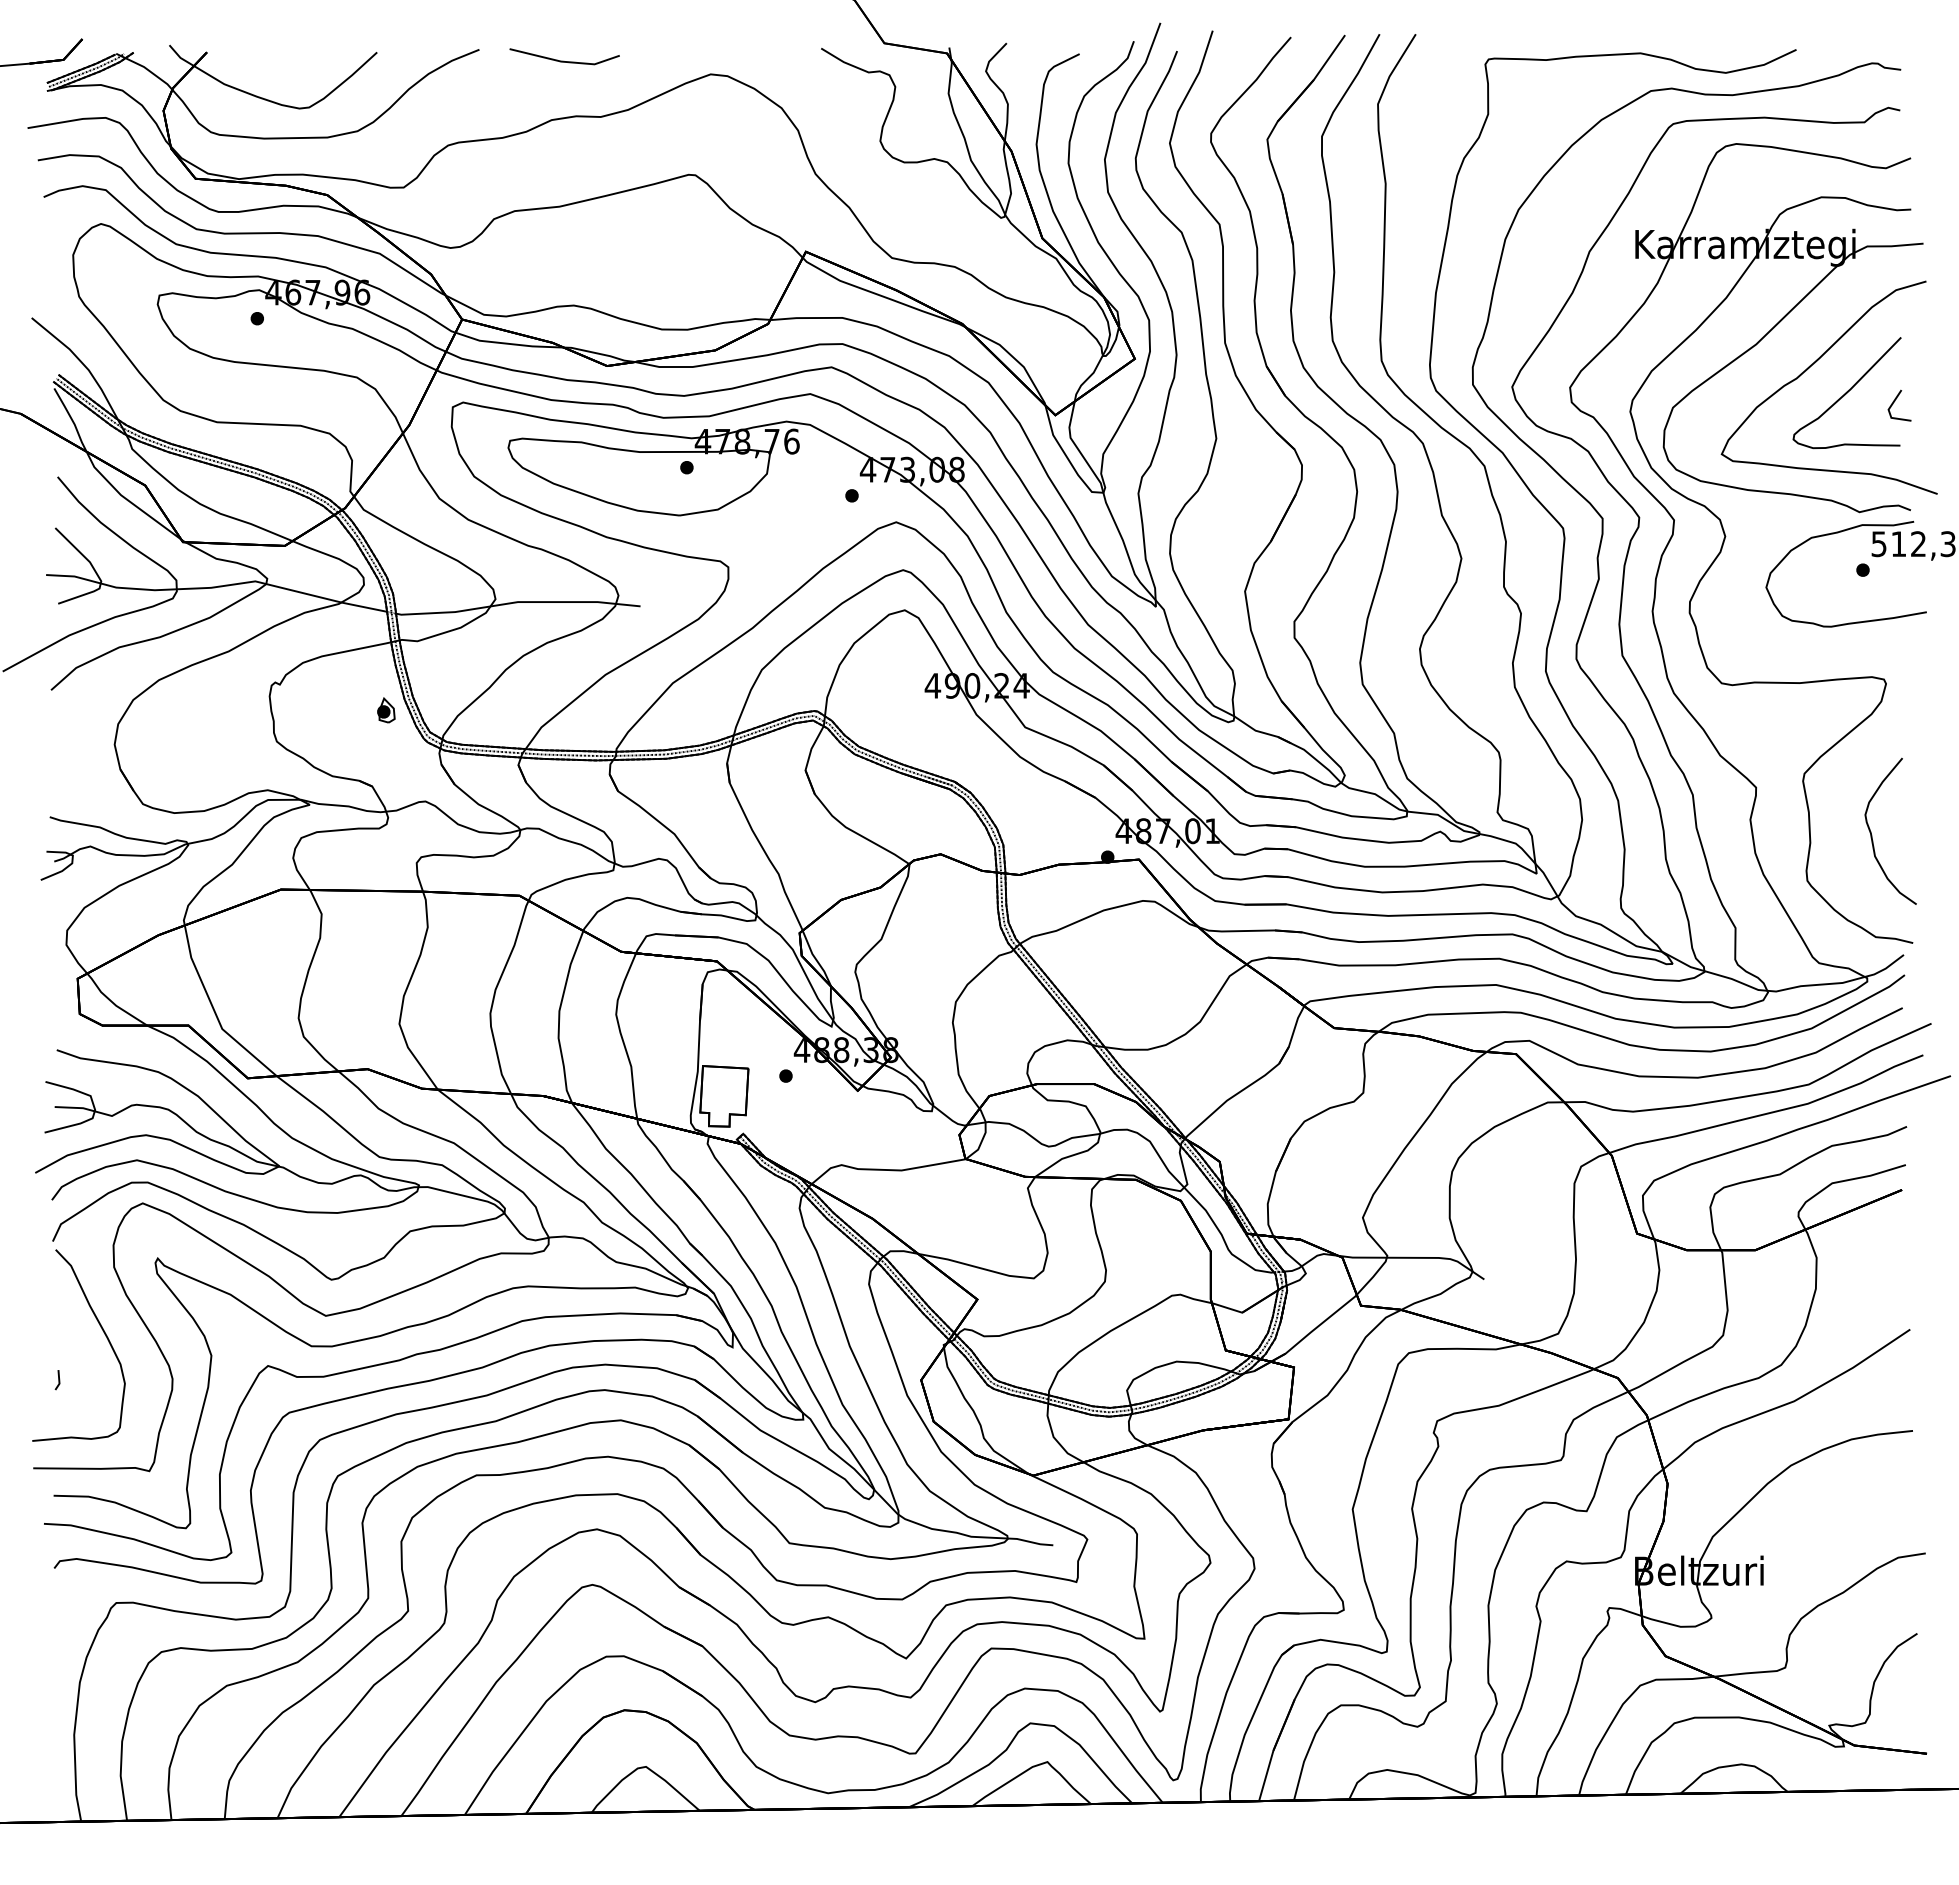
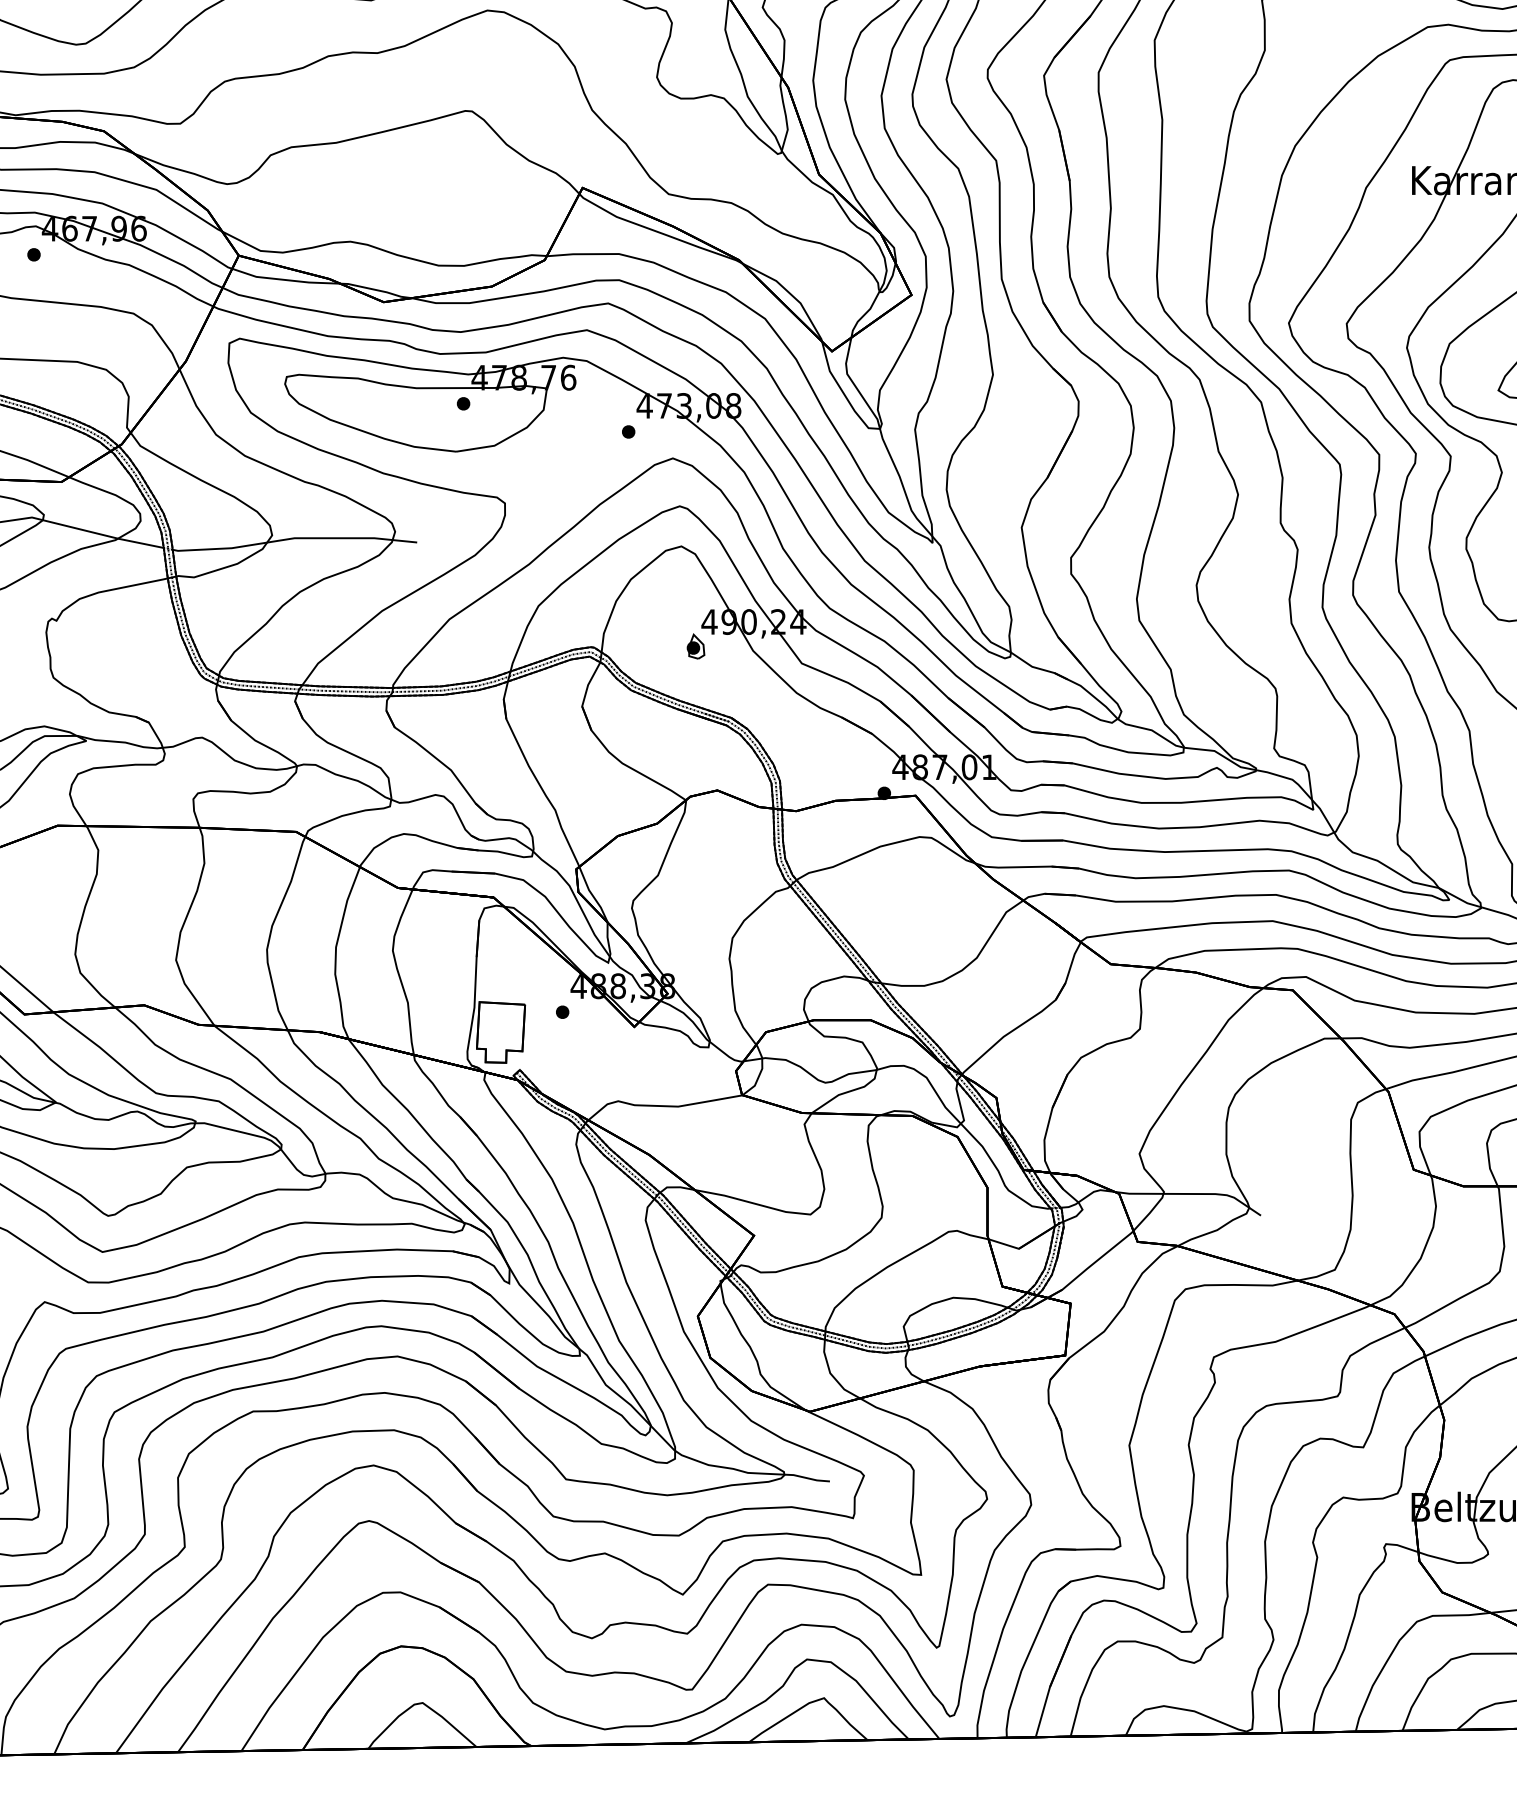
part: (386, 710) -> (696, 646), moved

